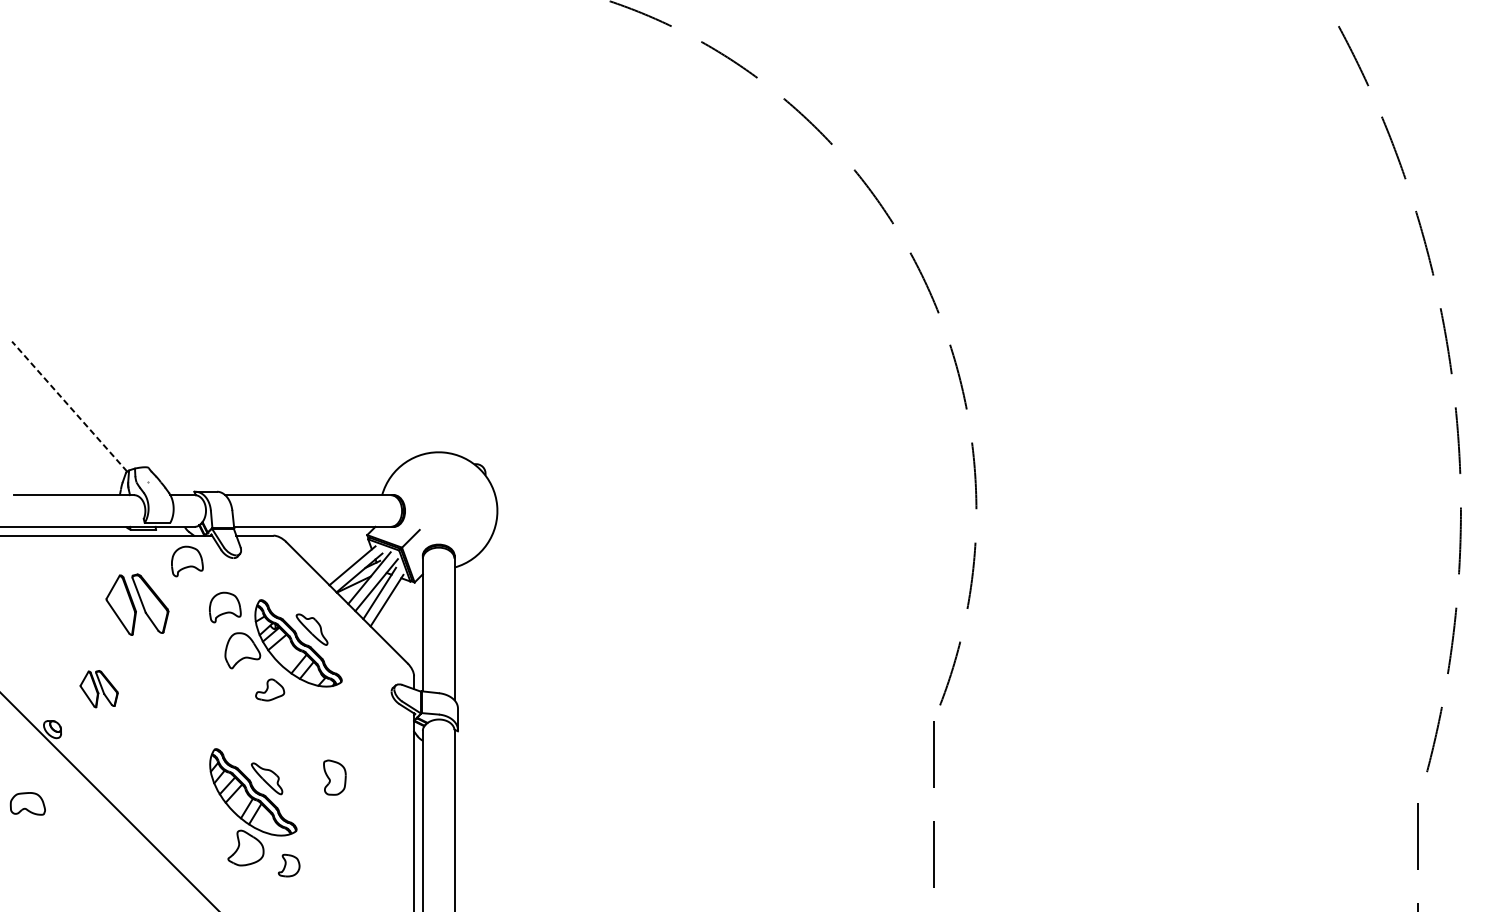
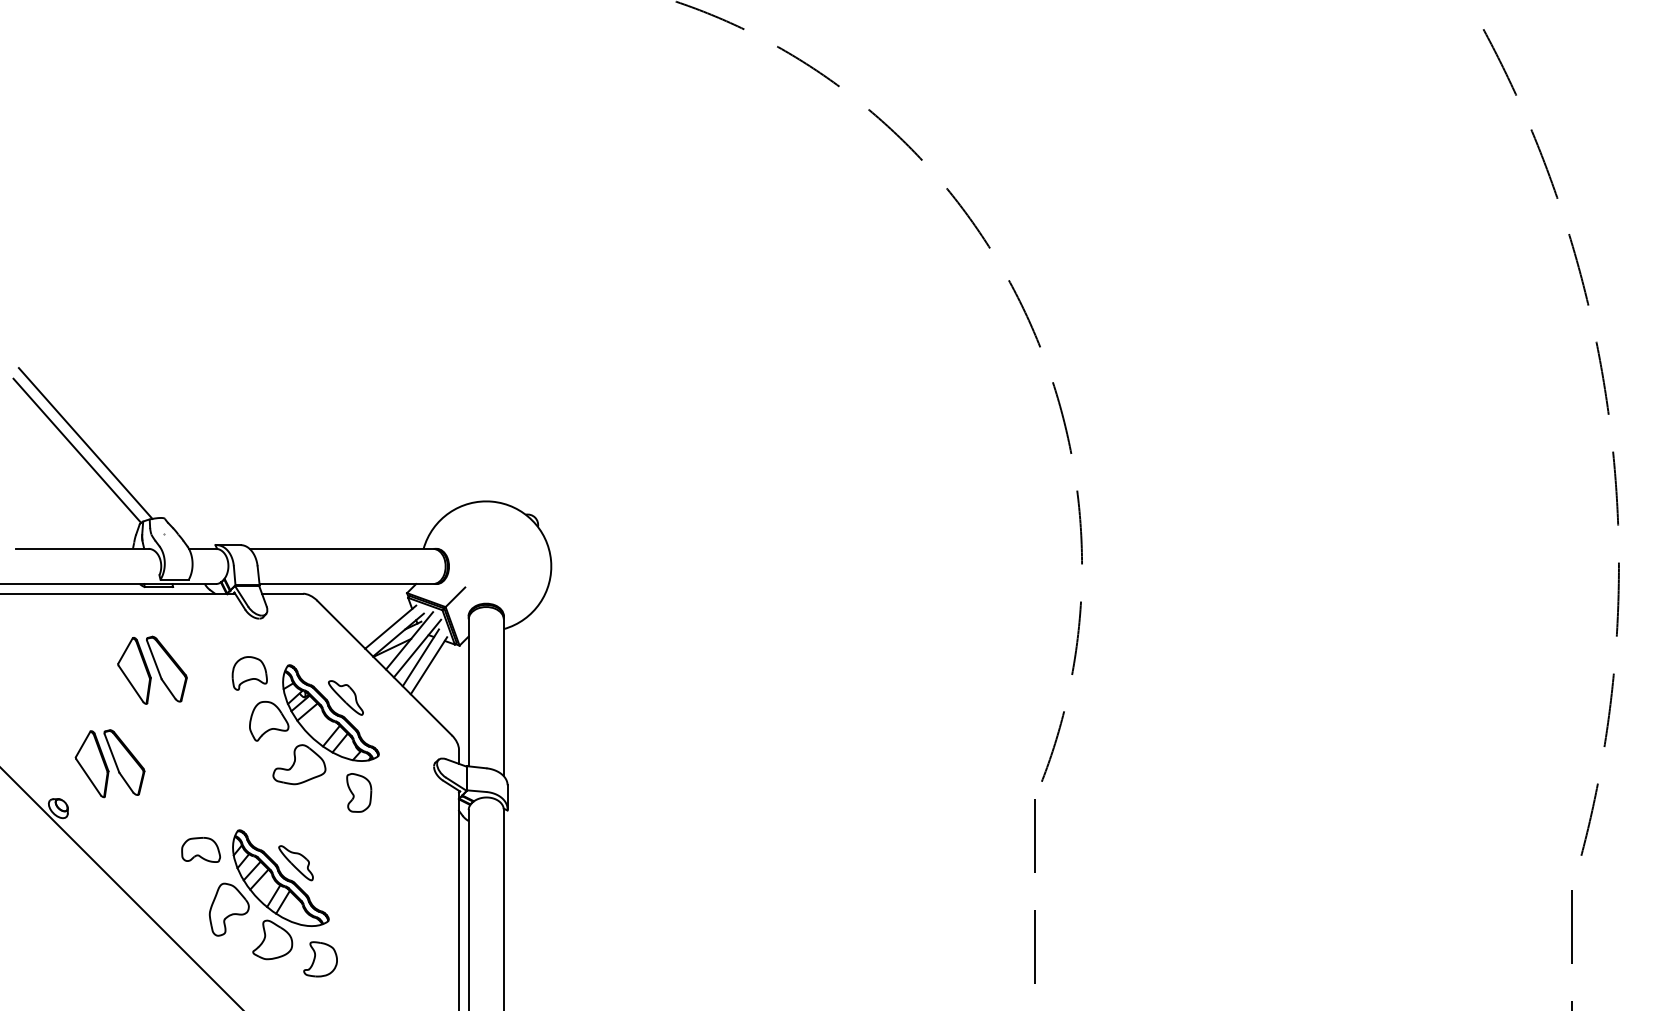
line: (77, 400) -> (85, 443), added
line: (69, 406) -> (77, 450), dashed -> solid
part: (187, 561) -> (207, 622), removed
part: (98, 688) -> (109, 763), size x1.67
part: (270, 689) -> (299, 764), size x1.67
part: (335, 777) -> (359, 792), moved
part: (27, 803) -> (200, 849), moved
part: (206, 820) -> (228, 909), added
part: (289, 865) -> (320, 959), size x1.43

